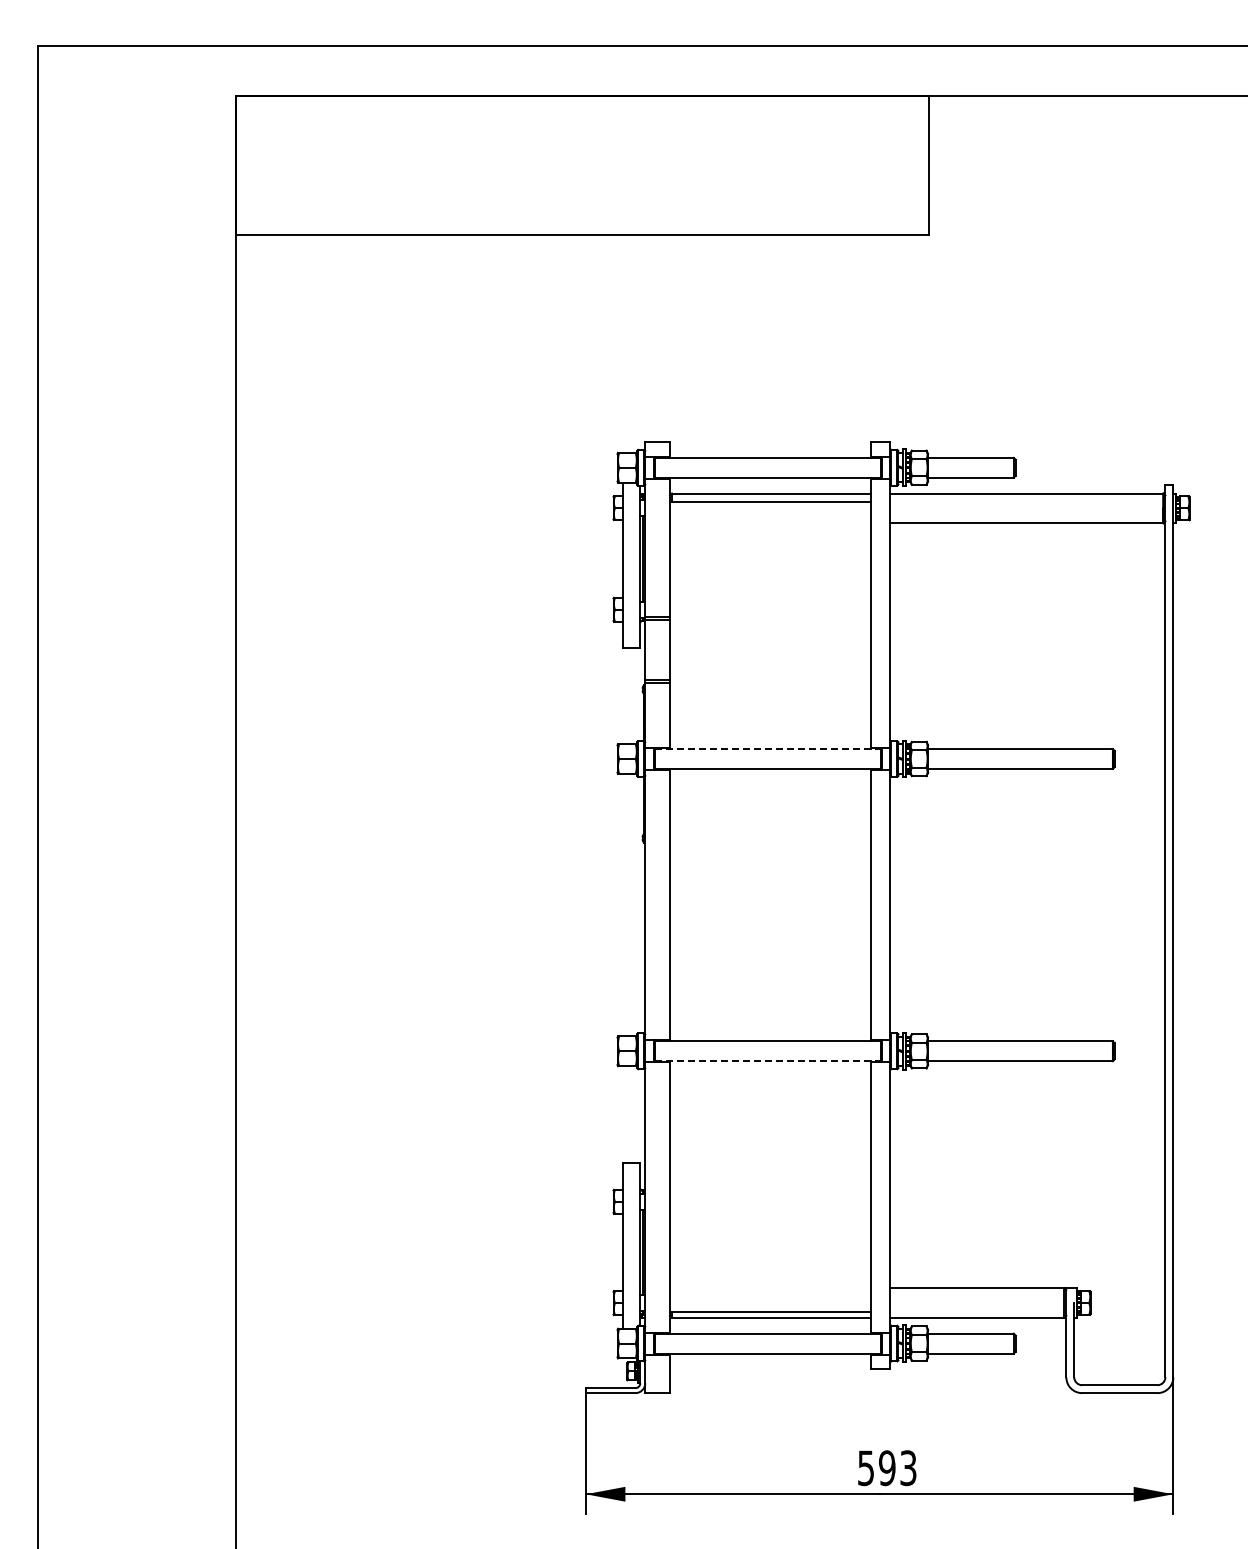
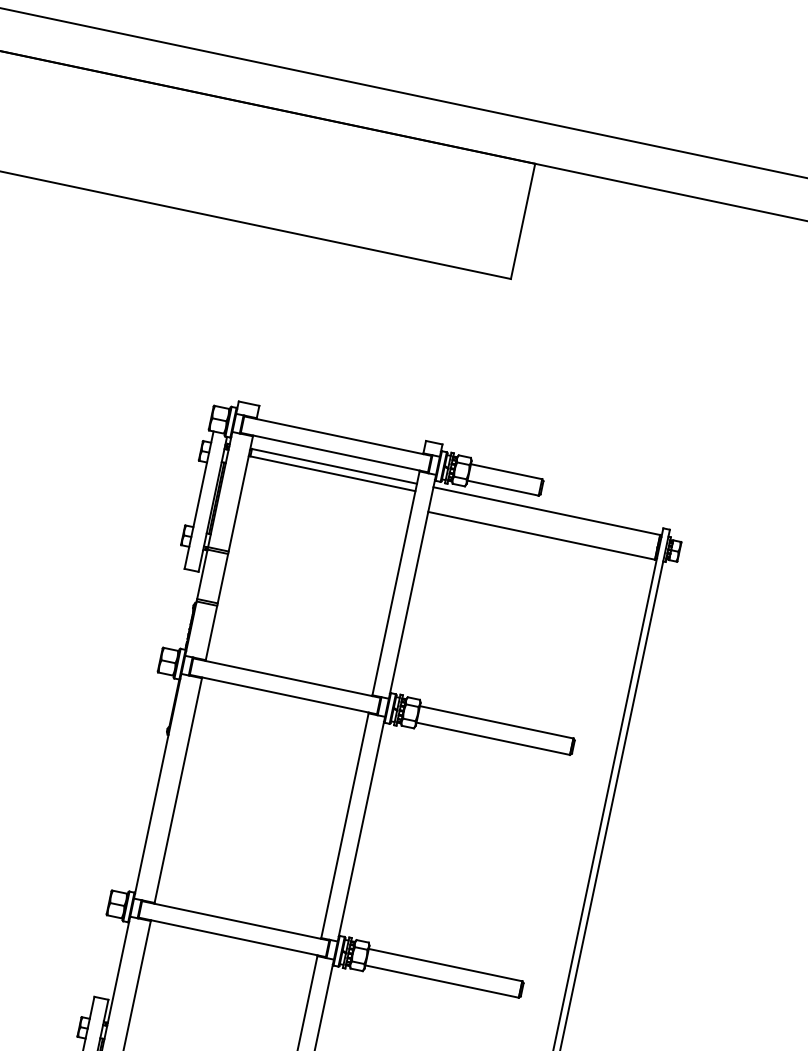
line: (767, 749) -> (286, 678), dashed -> solid
line: (767, 1061) -> (231, 937), dashed -> solid

